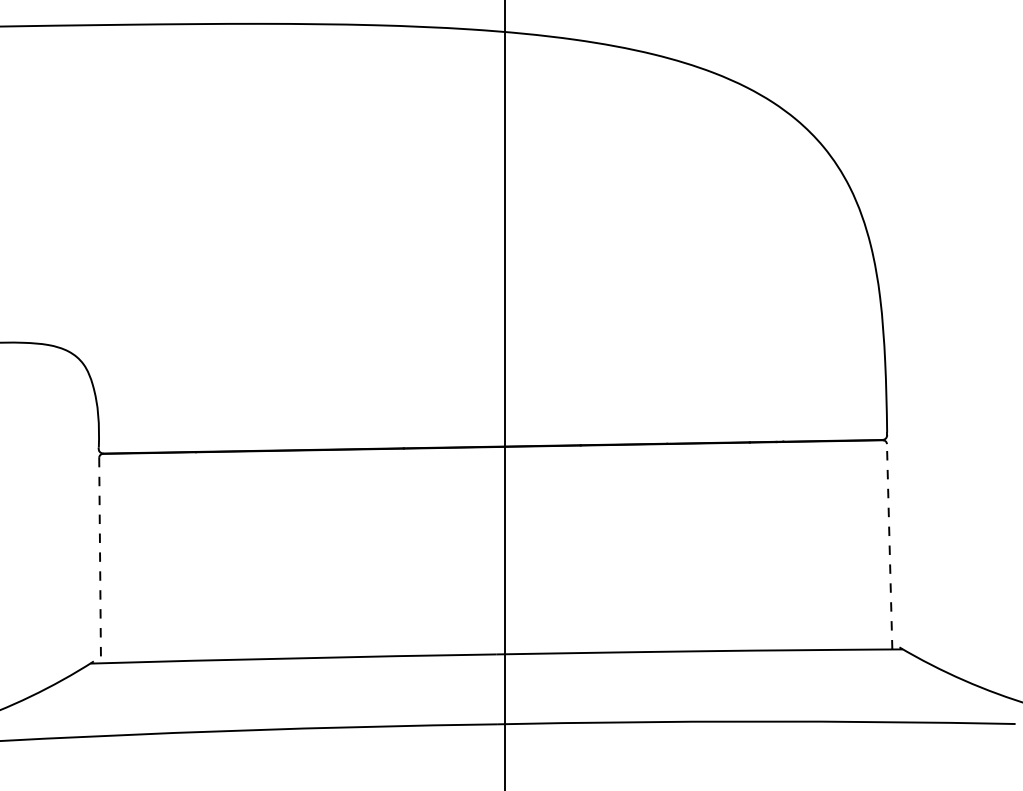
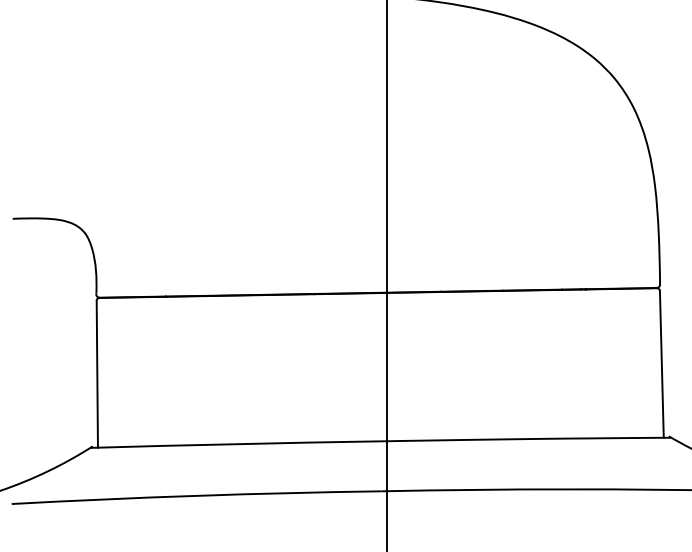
line: (889, 546) -> (661, 364), dashed -> solid
line: (100, 560) -> (97, 374), dashed -> solid

